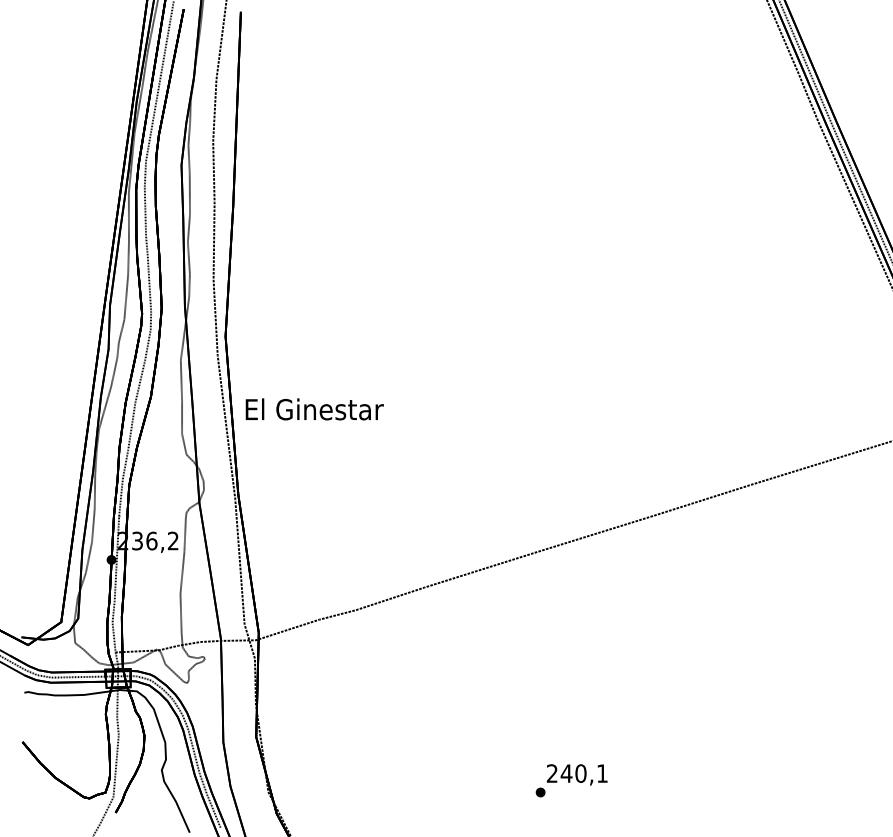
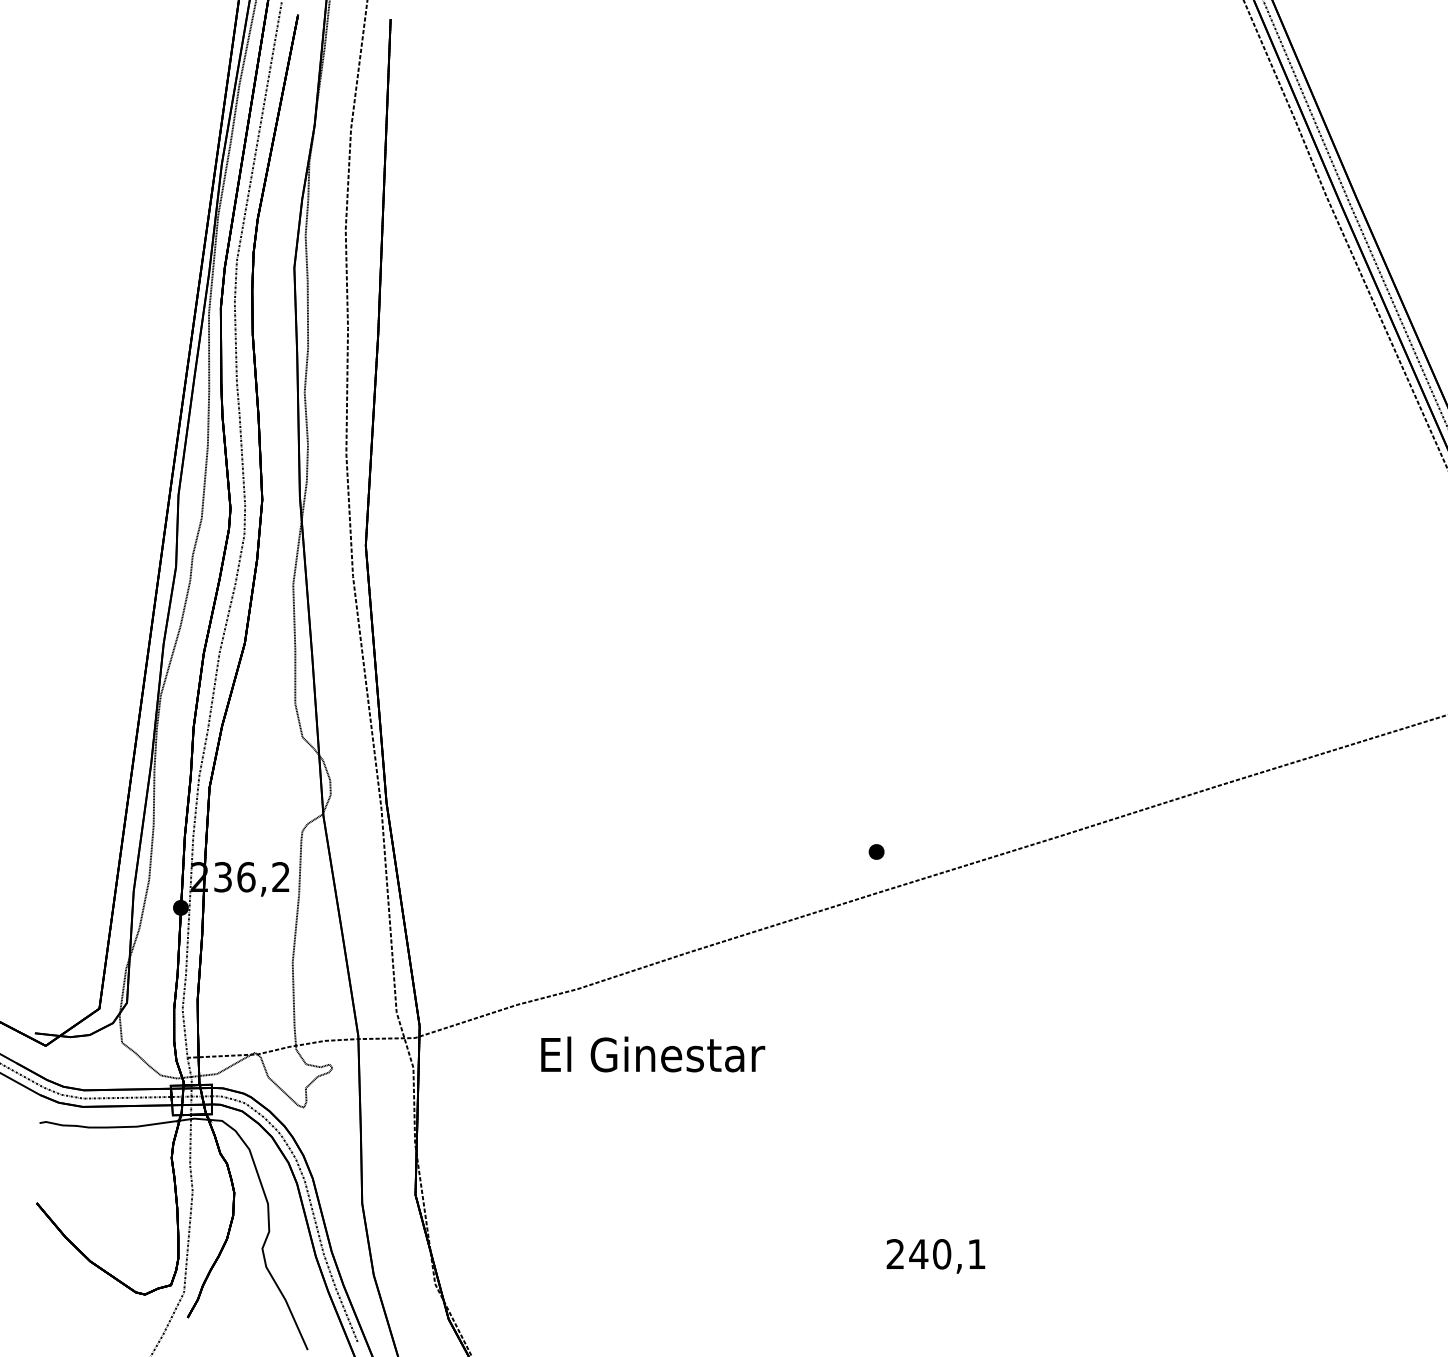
text: (314, 409) -> (652, 1054), moved
part: (540, 792) -> (876, 851), moved

